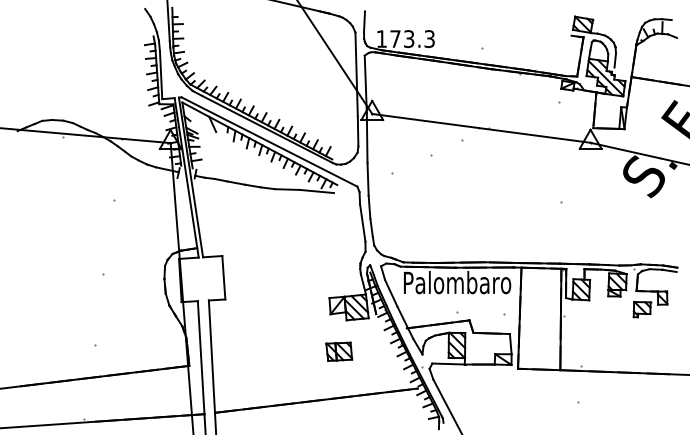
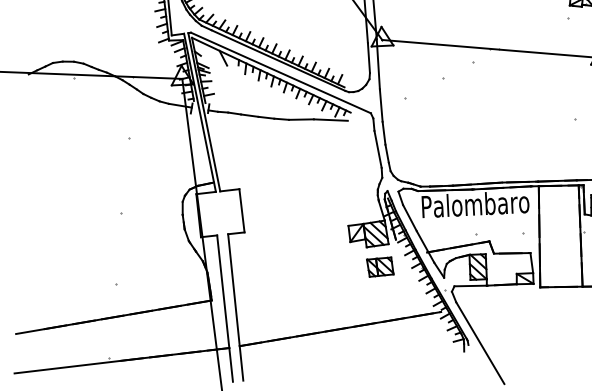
part: (339, 351) -> (380, 266), moved

